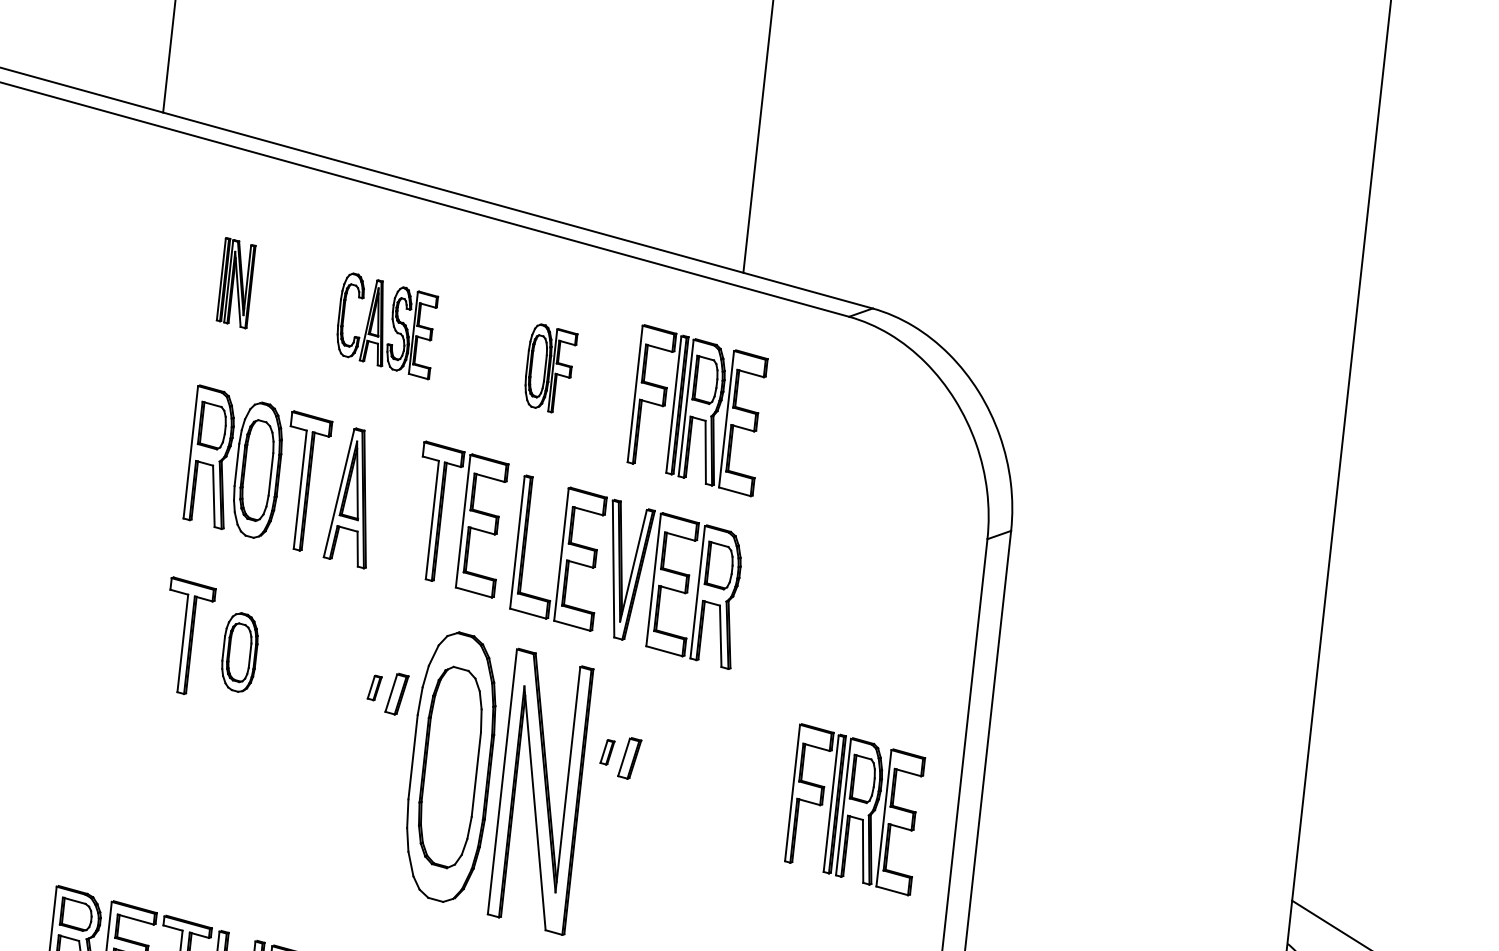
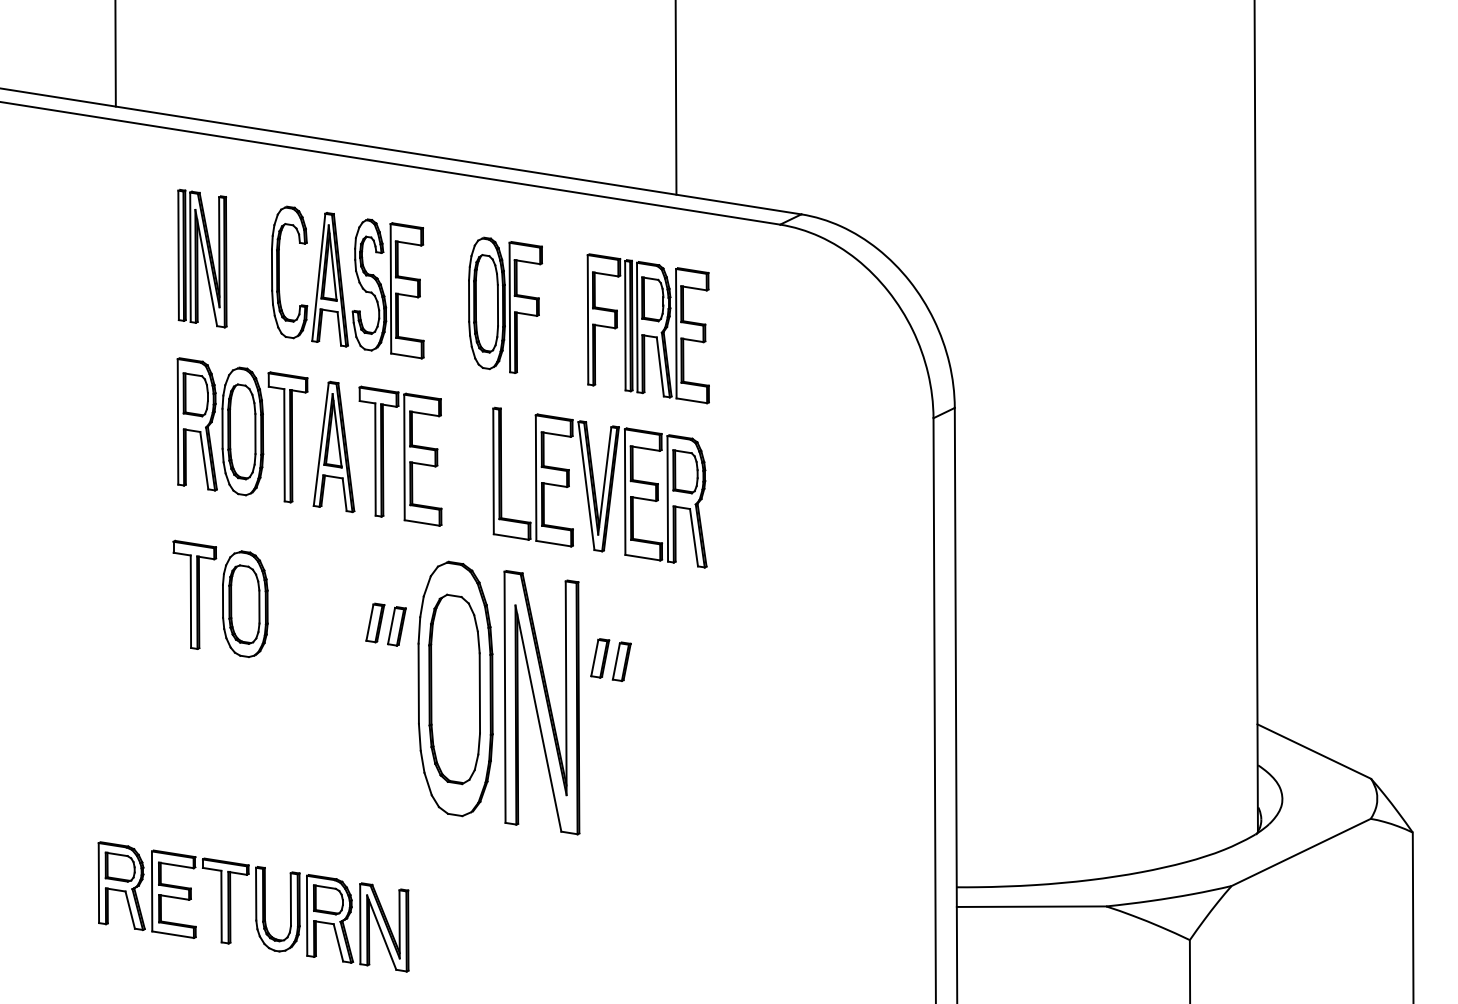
part: (236, 283) -> (202, 258), size x1.67
part: (386, 325) -> (347, 282), size x1.67
part: (550, 367) -> (505, 304), size x1.67
part: (459, 518) -> (400, 455), moved
part: (240, 651) -> (245, 603), size x1.43
part: (374, 687) -> (375, 622), size x1.67
part: (607, 752) -> (600, 658), size x1.67
part: (854, 809) -> (837, 685), removed

